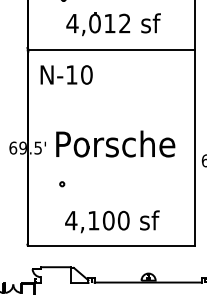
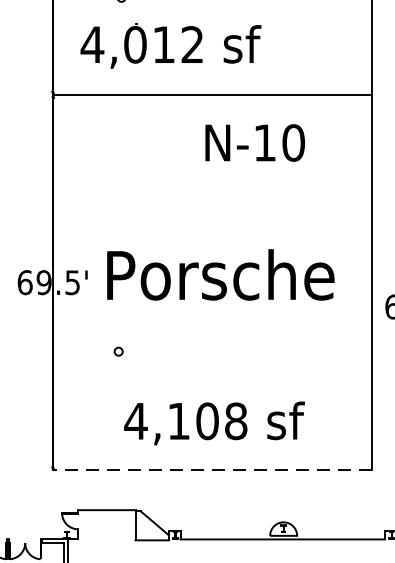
part: (113, 24) -> (170, 46), moved
text: (66, 74) -> (254, 142), moved
text: (123, 220) -> (235, 420), 4,100 -> 4,108
line: (111, 246) -> (212, 470), solid -> dashed

